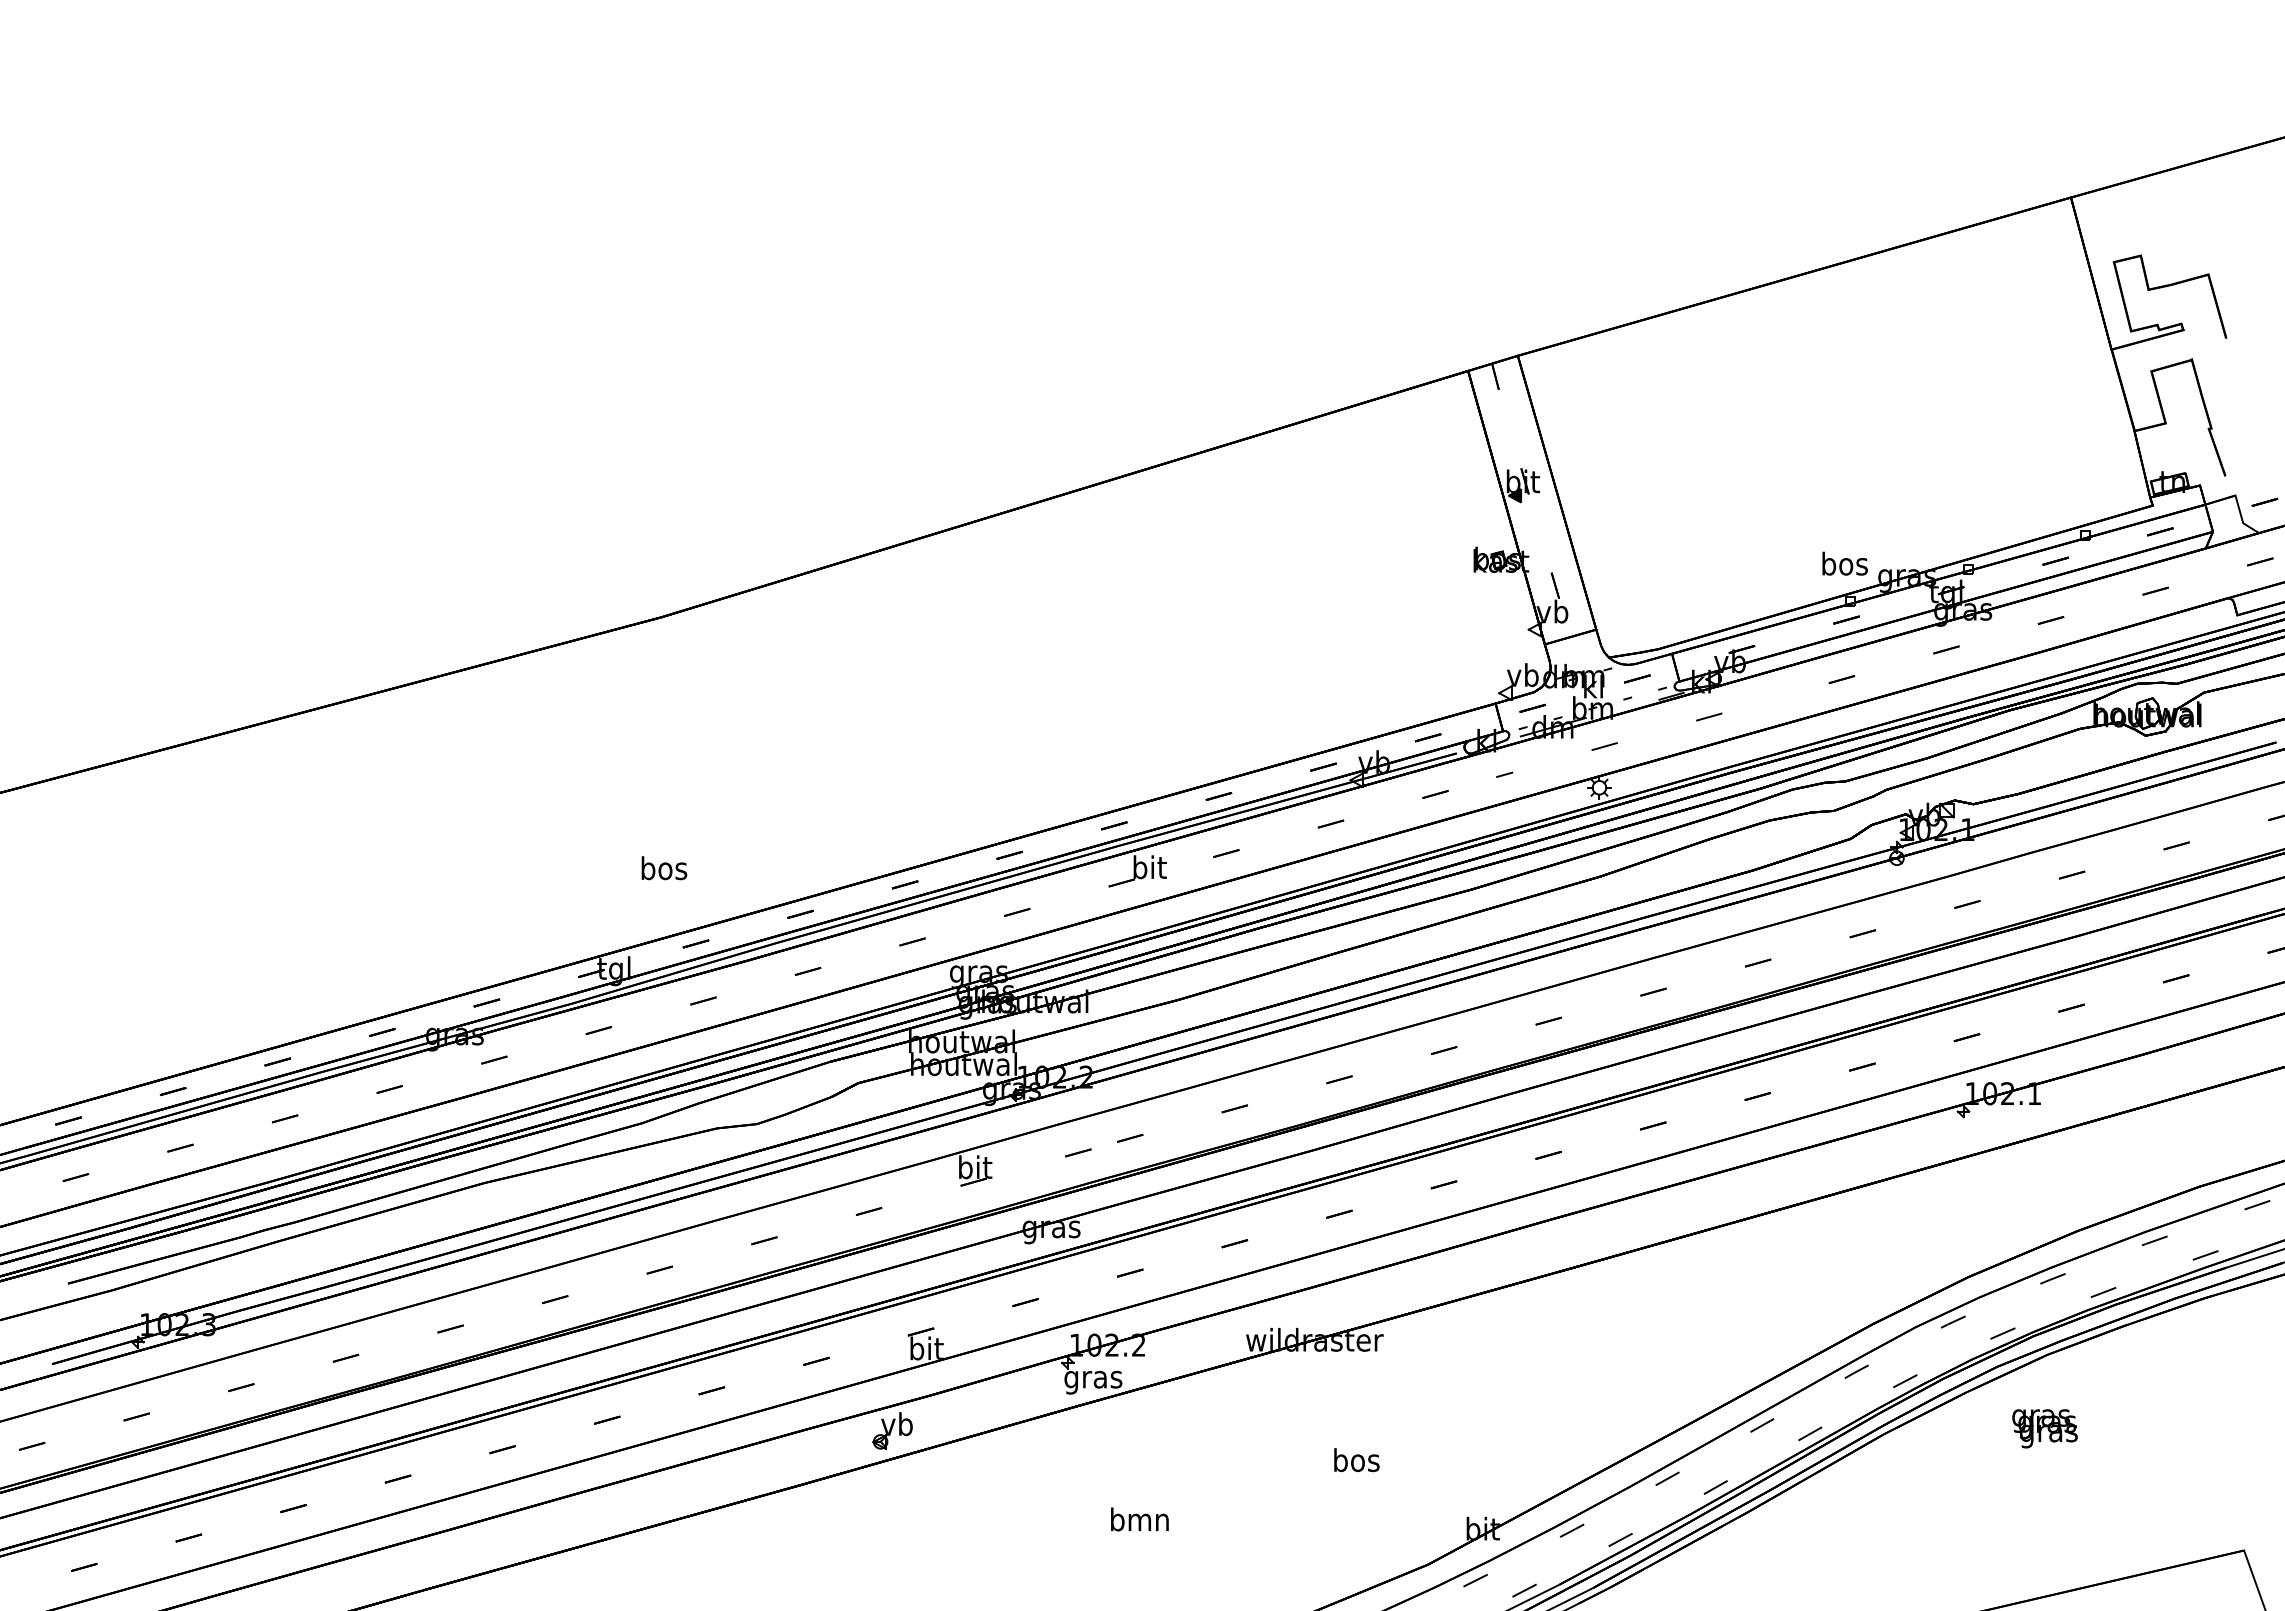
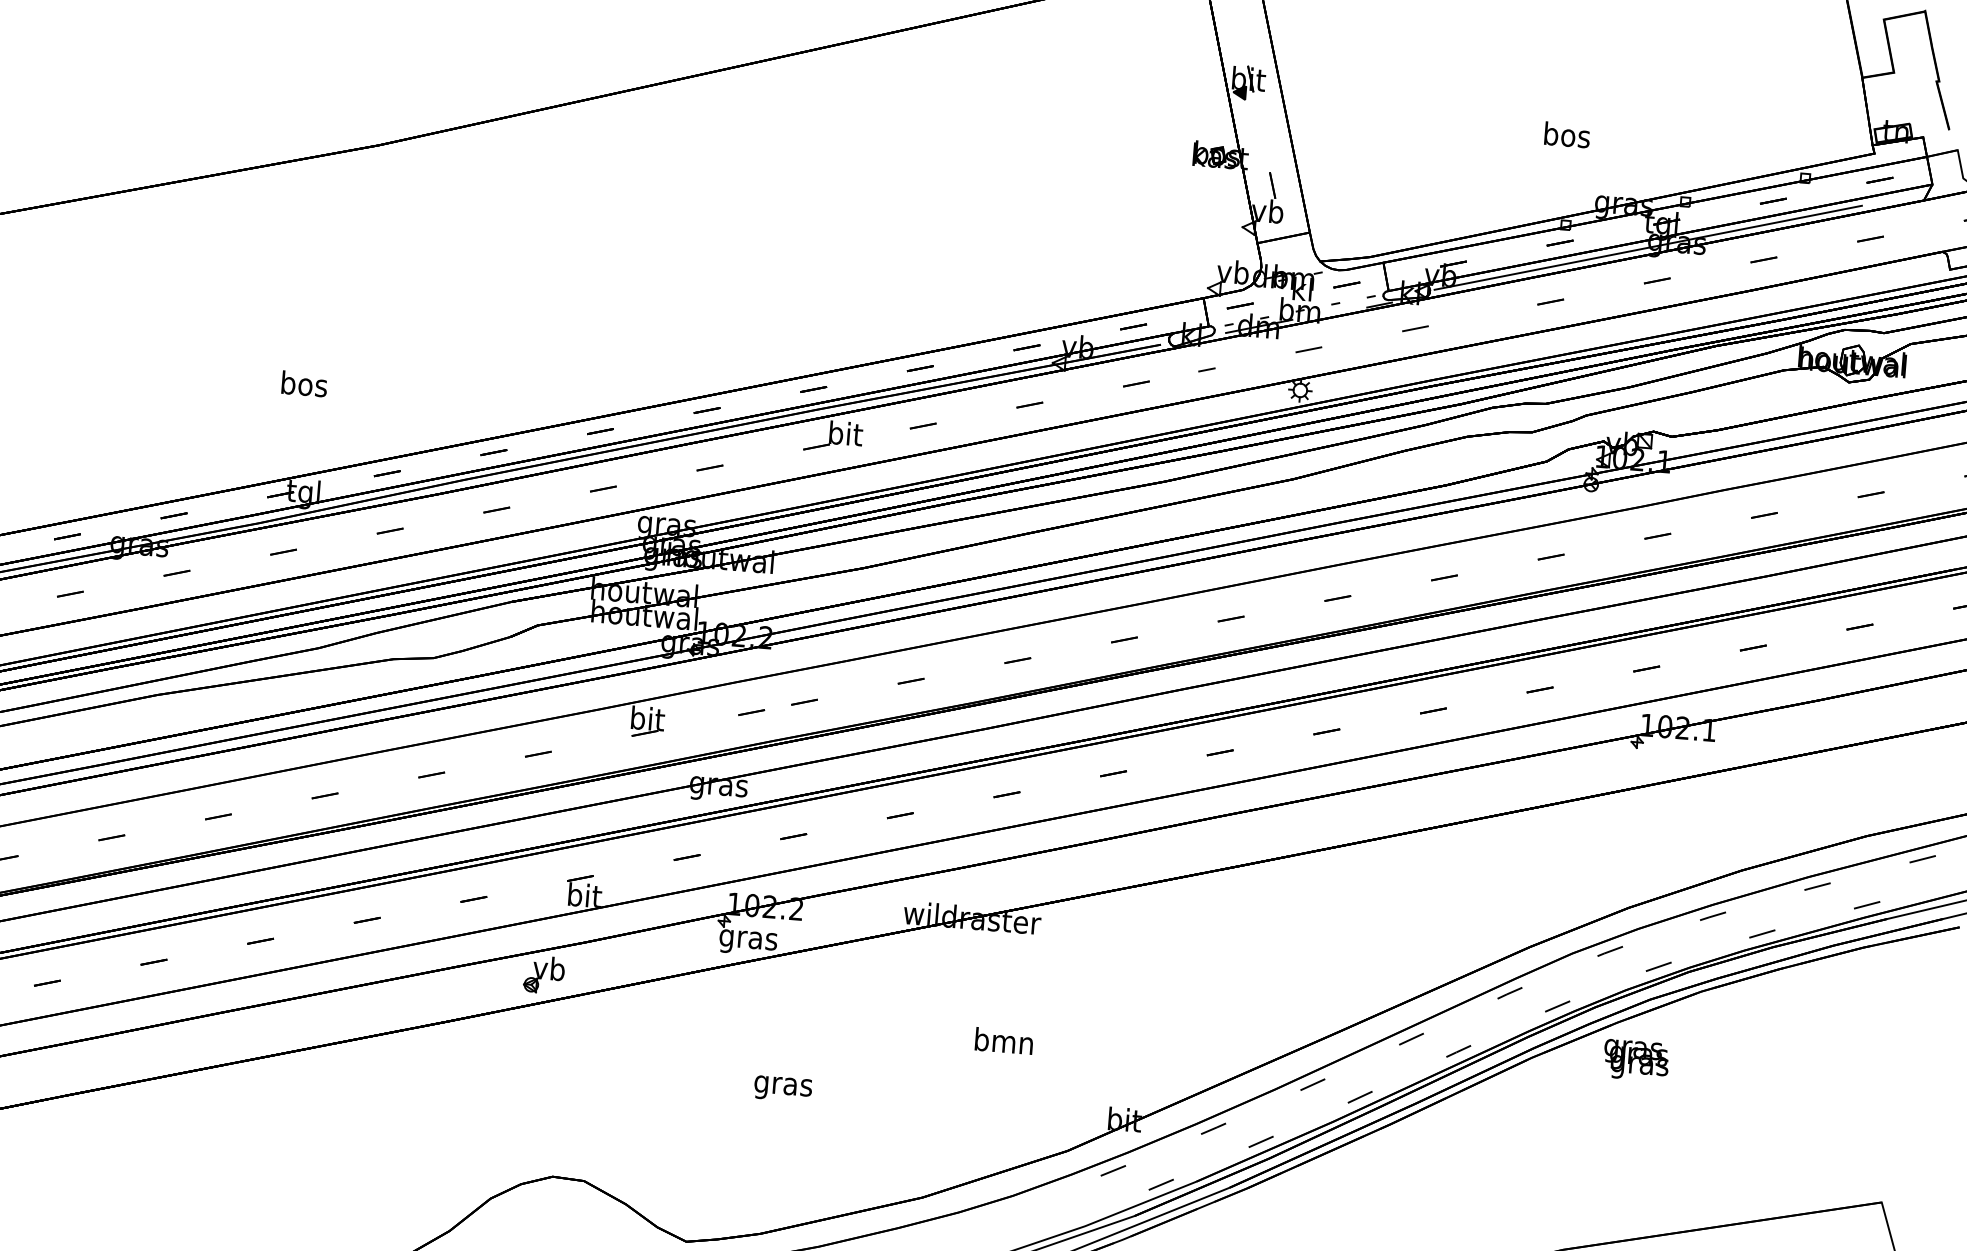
text: (1844, 563) -> (1566, 134), moved
line: (1934, 617) -> (1647, 247), added
text: (664, 868) -> (304, 384), moved
text: (2044, 1428) -> (1635, 1060), moved
text: (1356, 1460) -> (1004, 1041), bos -> bmn
text: (1139, 1522) -> (782, 1085), bmn -> gras

